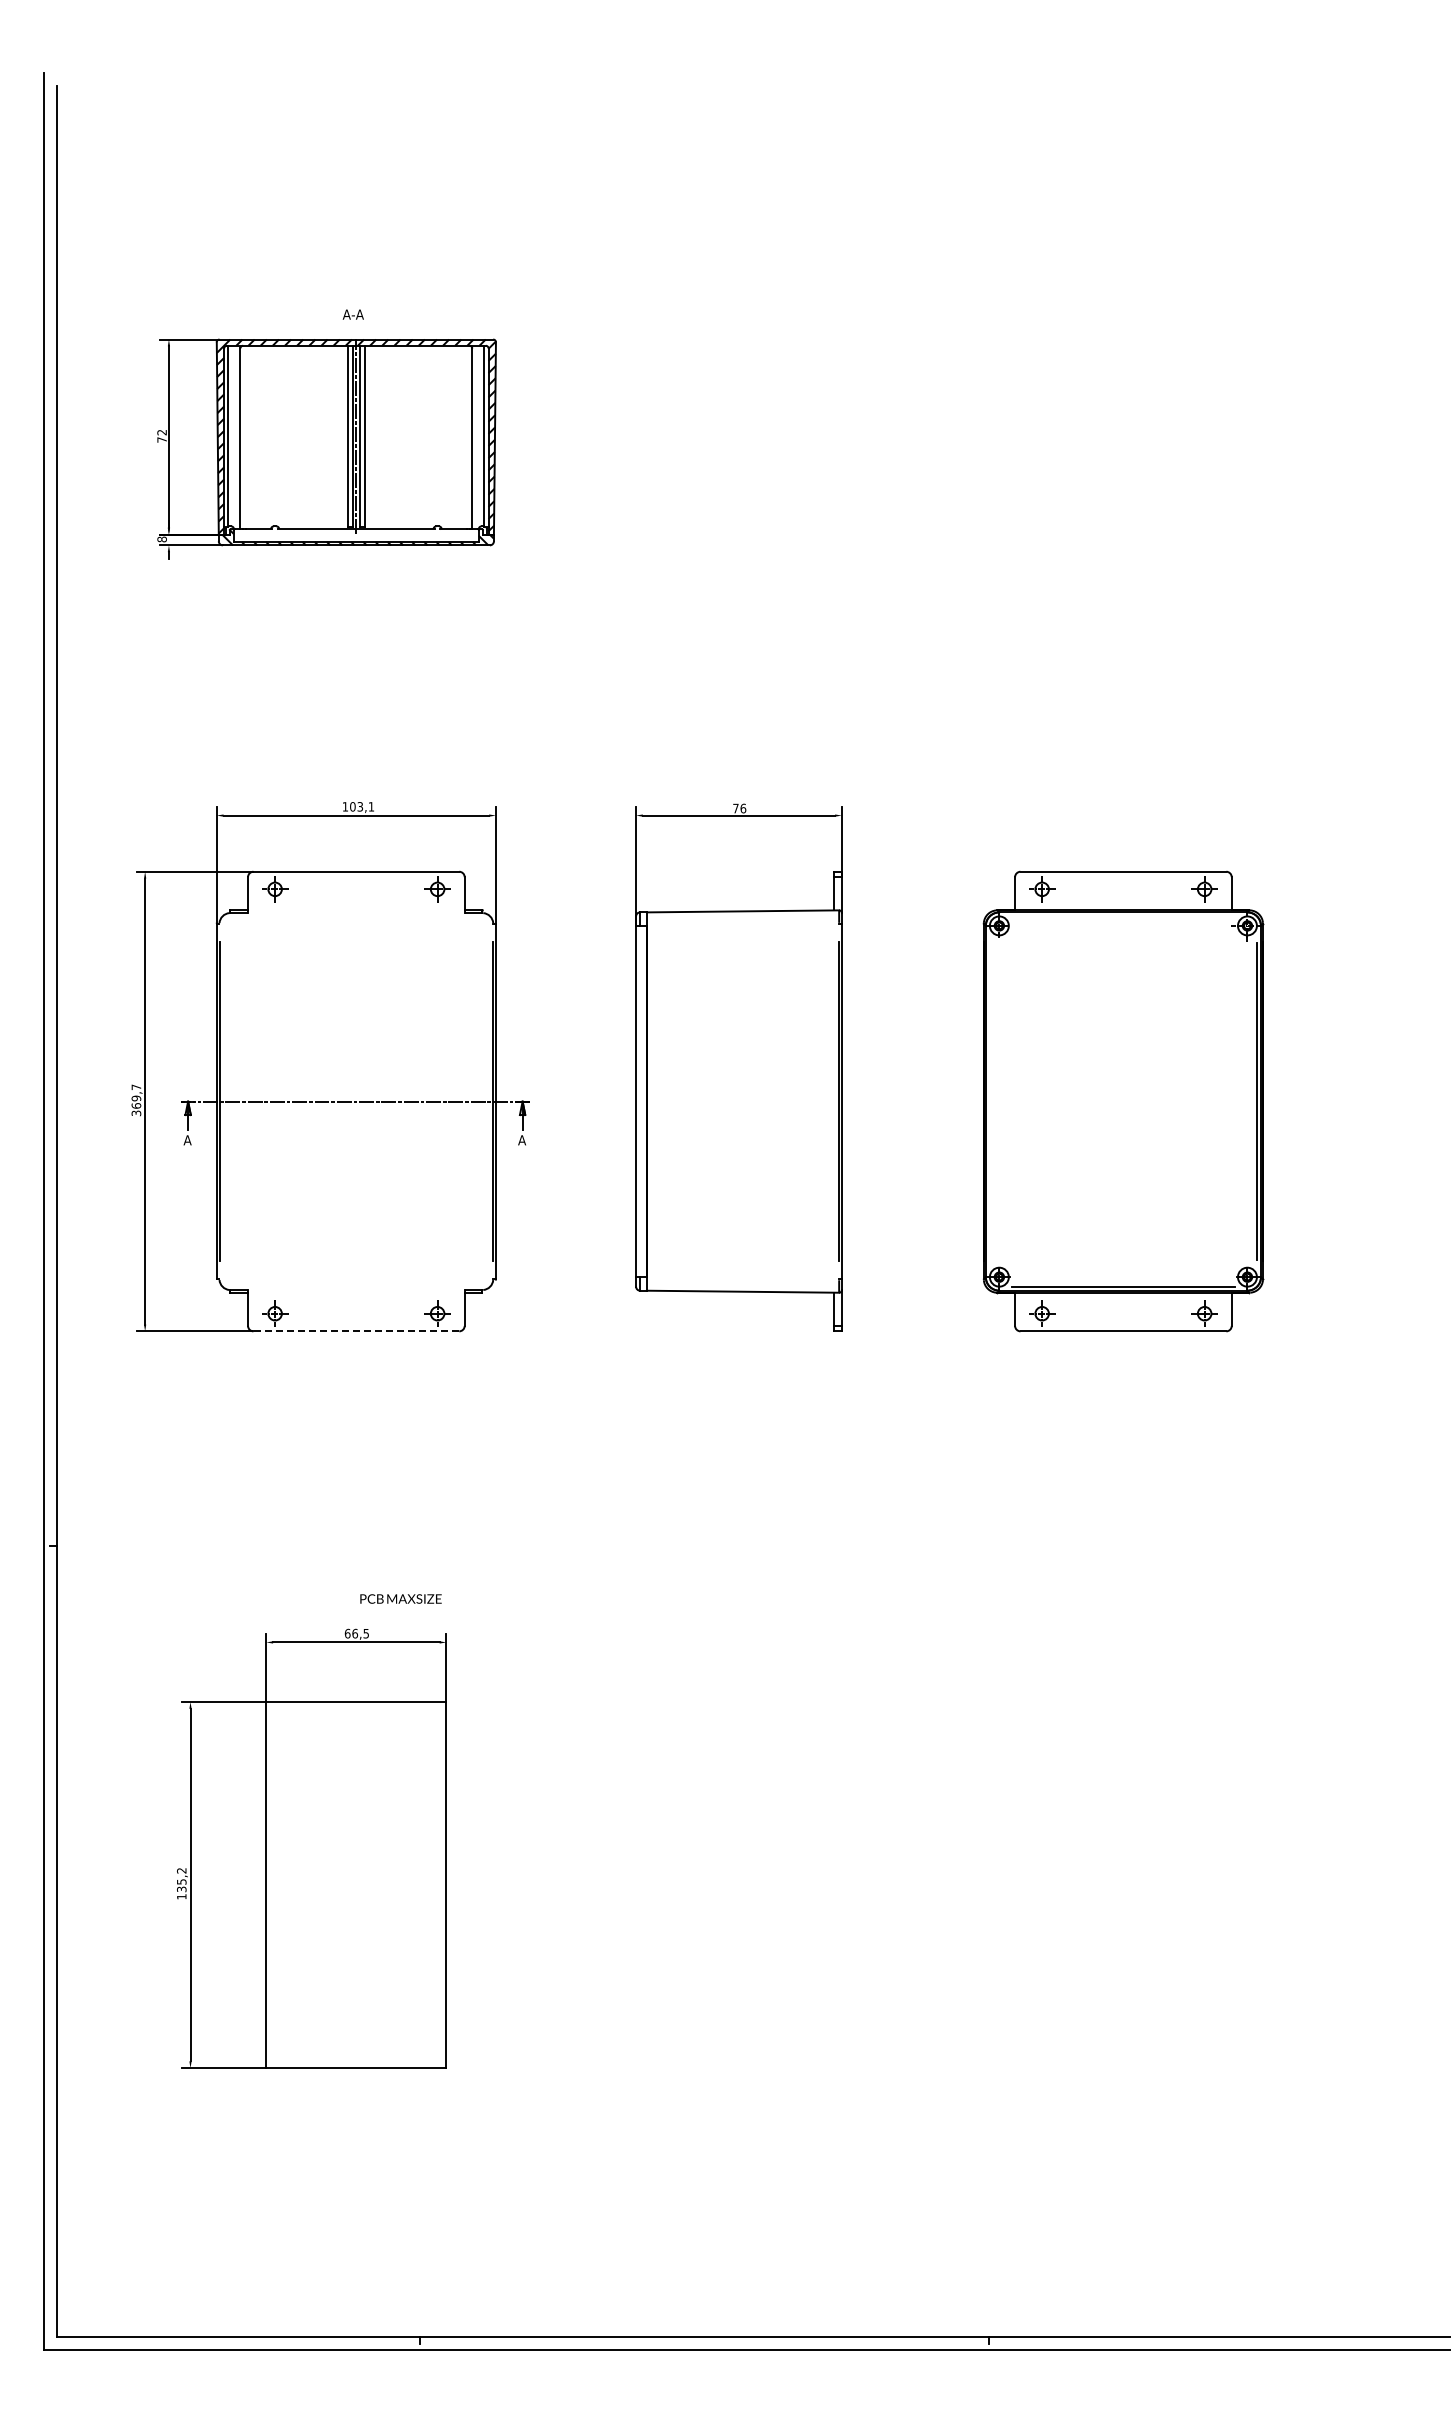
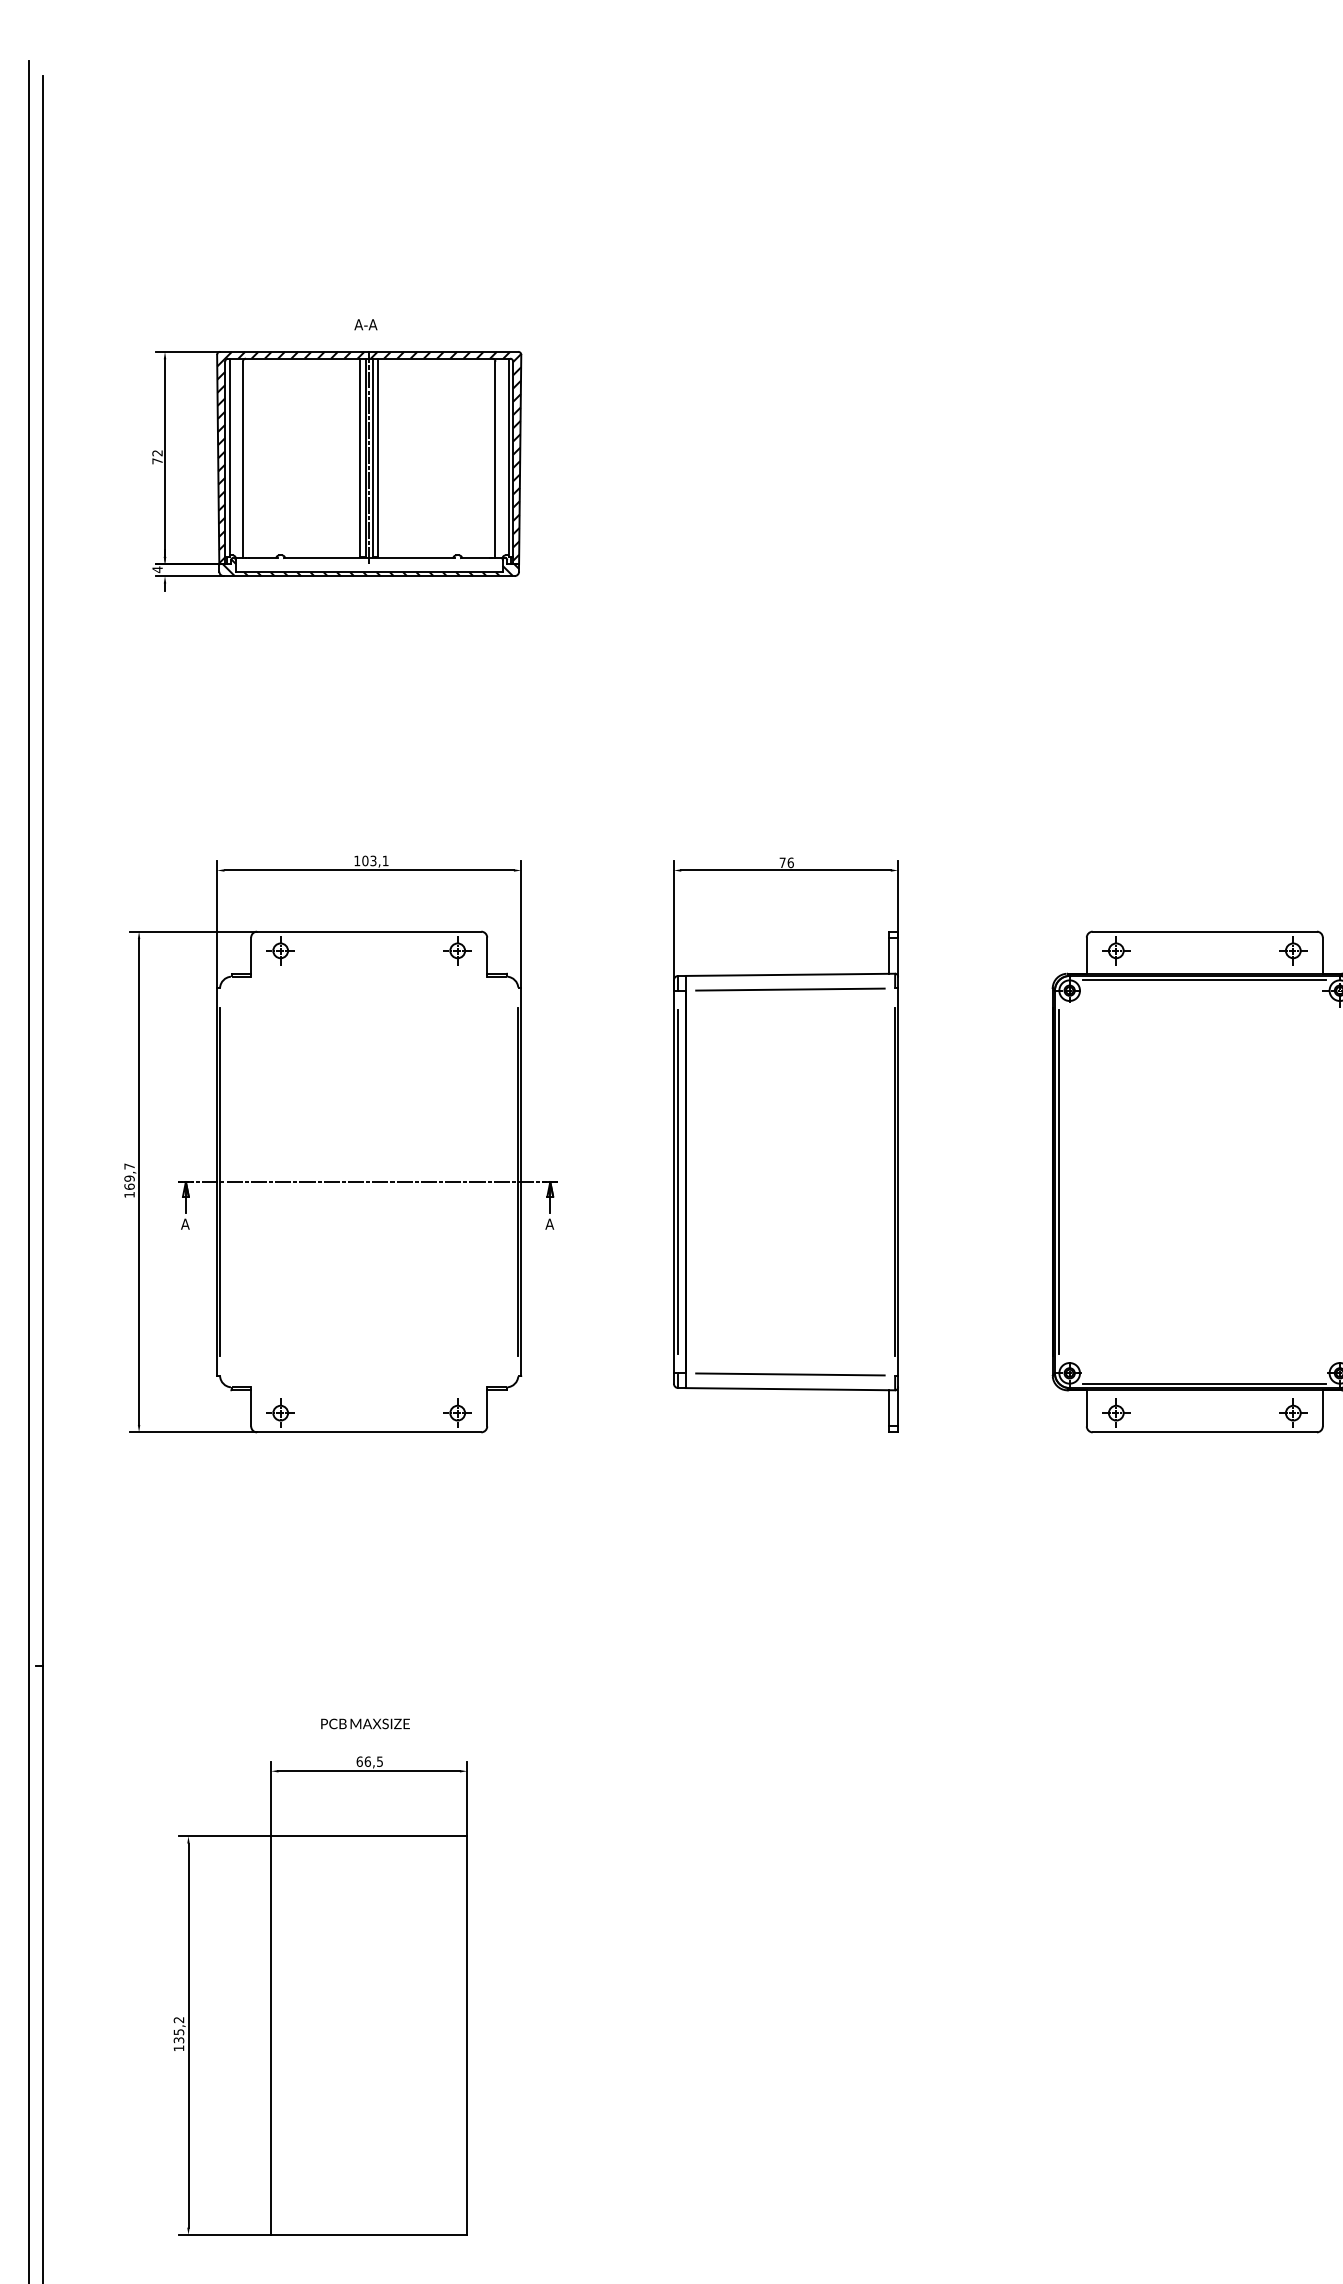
text: (161, 539) -> (156, 569), 8 -> 4
line: (1123, 916) -> (1204, 980), added
line: (742, 924) -> (789, 989), added
line: (640, 1101) -> (678, 1181), added
line: (989, 1101) -> (1058, 1181), added
text: (136, 1113) -> (129, 1195), 369,7 -> 169,7
line: (742, 1278) -> (789, 1374), added
line: (356, 1331) -> (369, 1432), dashed -> solid
text: (400, 1598) -> (364, 1723), moved

